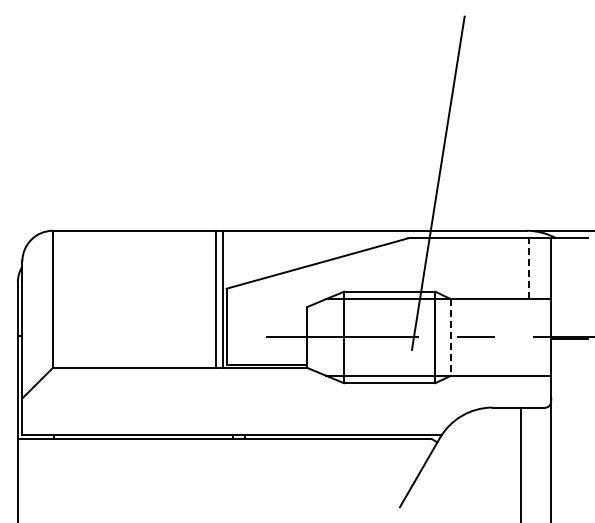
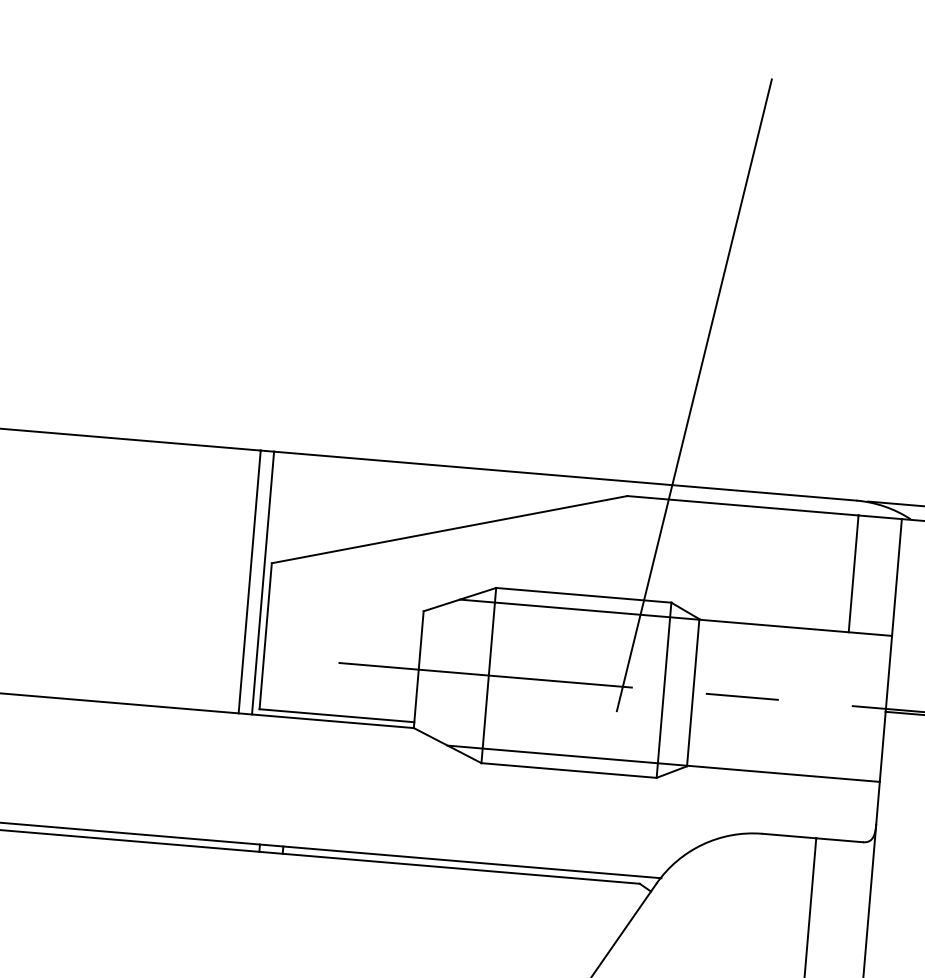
line: (528, 268) -> (853, 573), dashed -> solid
line: (450, 337) -> (692, 692), dashed -> solid

